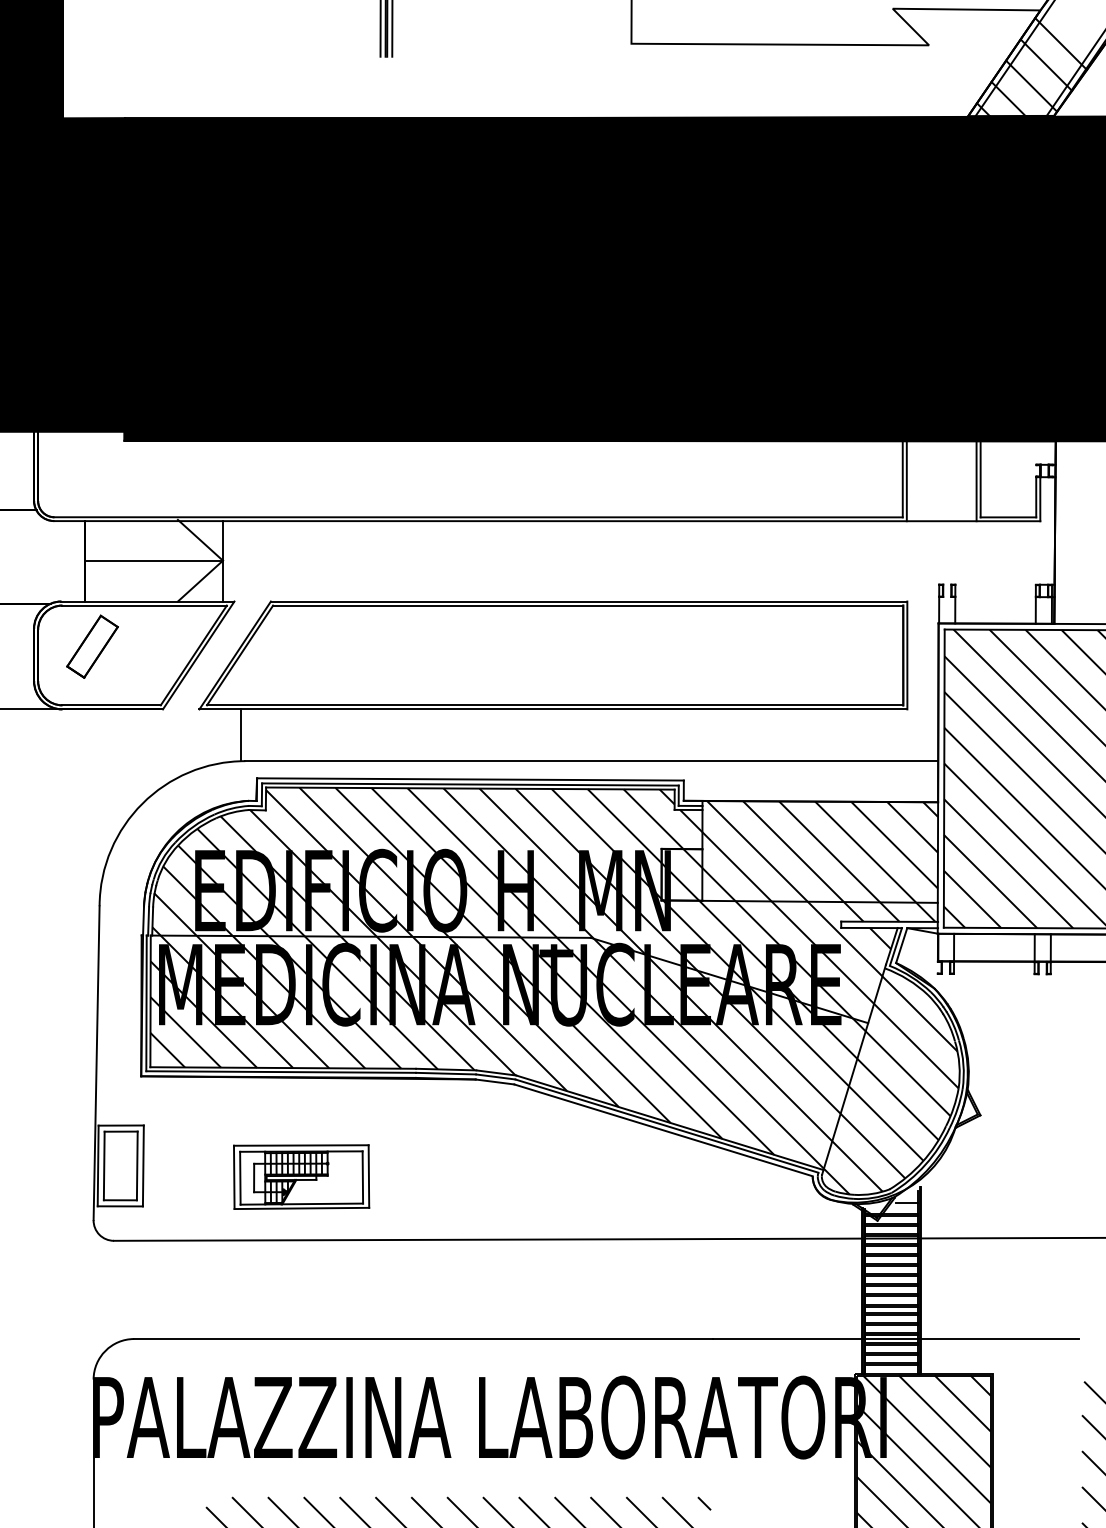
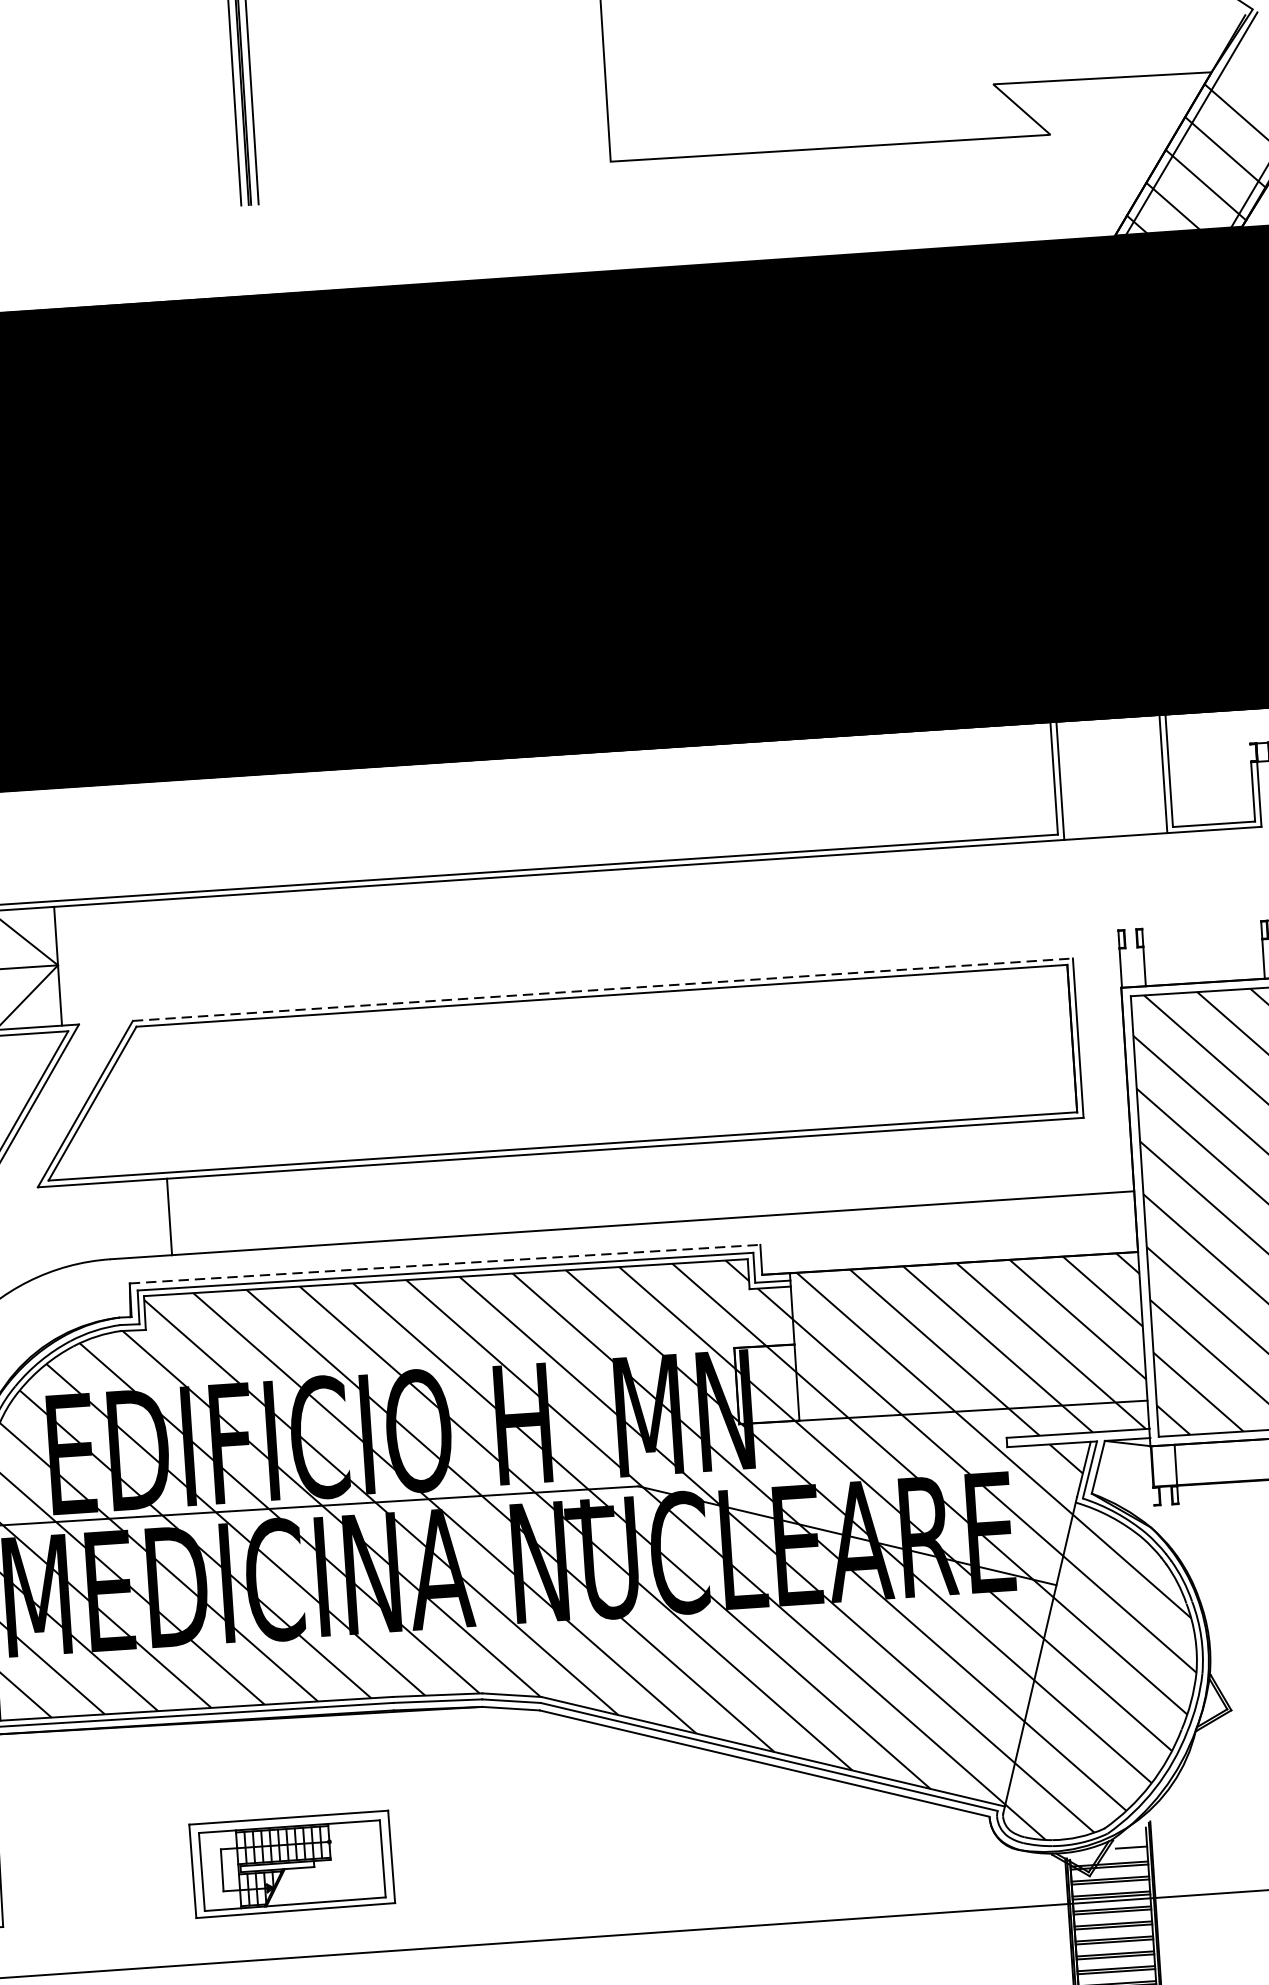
line: (589, 601) -> (603, 989), solid -> dashed
line: (240, 735) -> (169, 1217), moved
line: (470, 779) -> (445, 1264), solid -> dashed
part: (301, 1176) -> (292, 1863), moved

